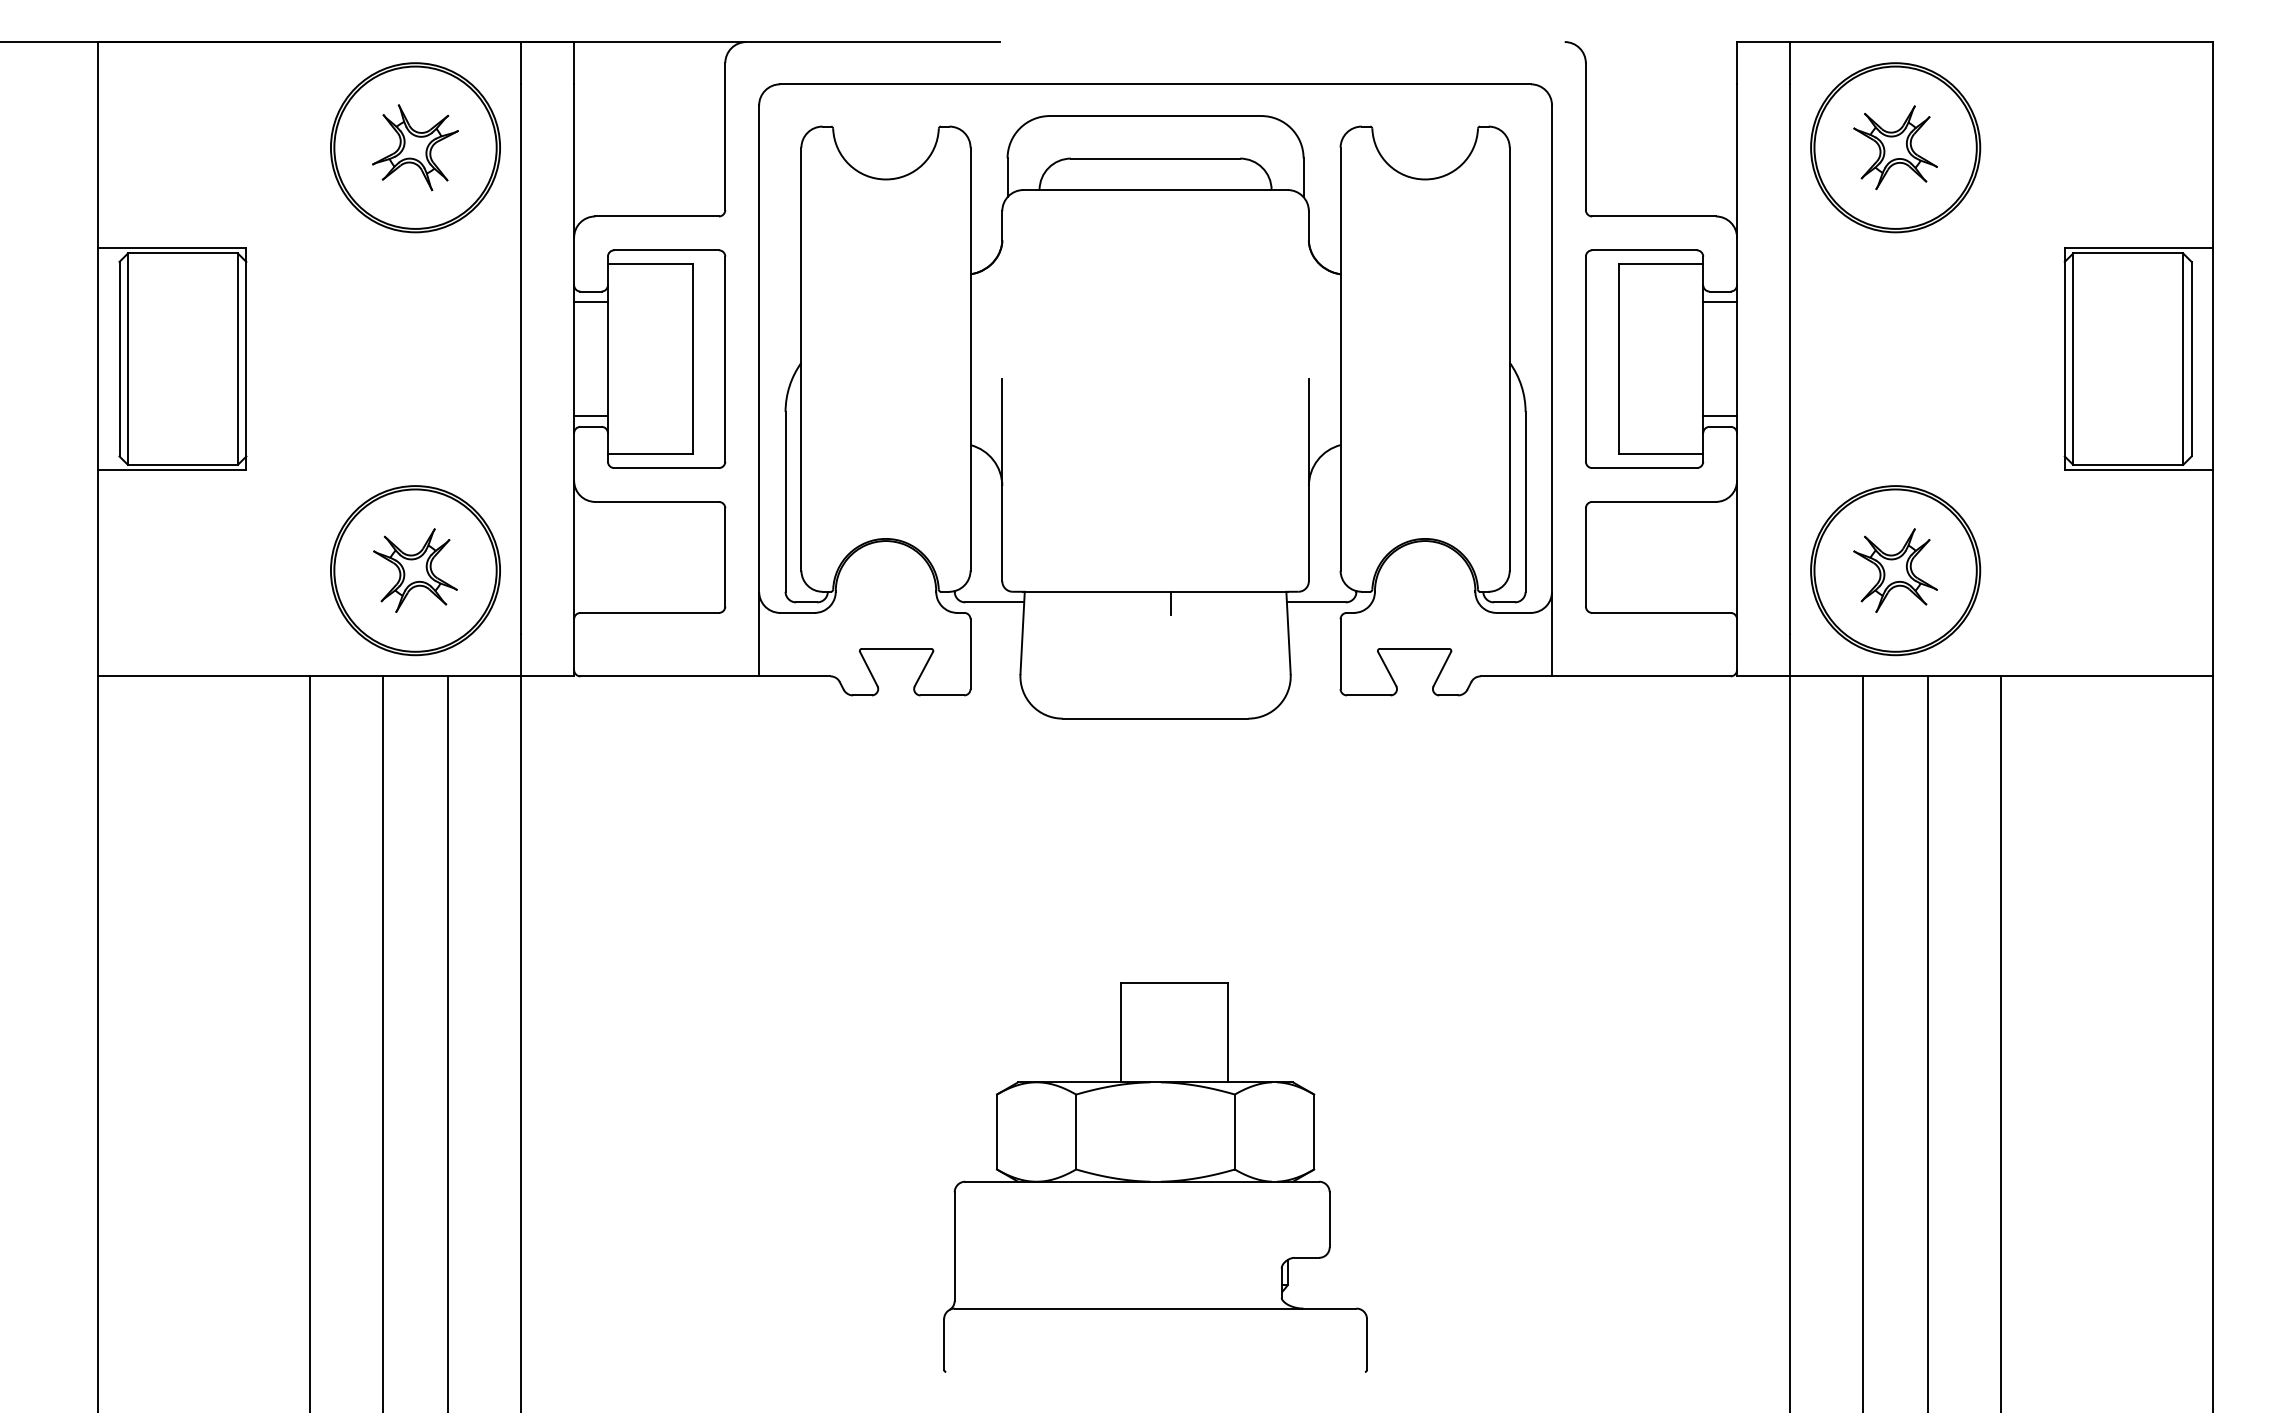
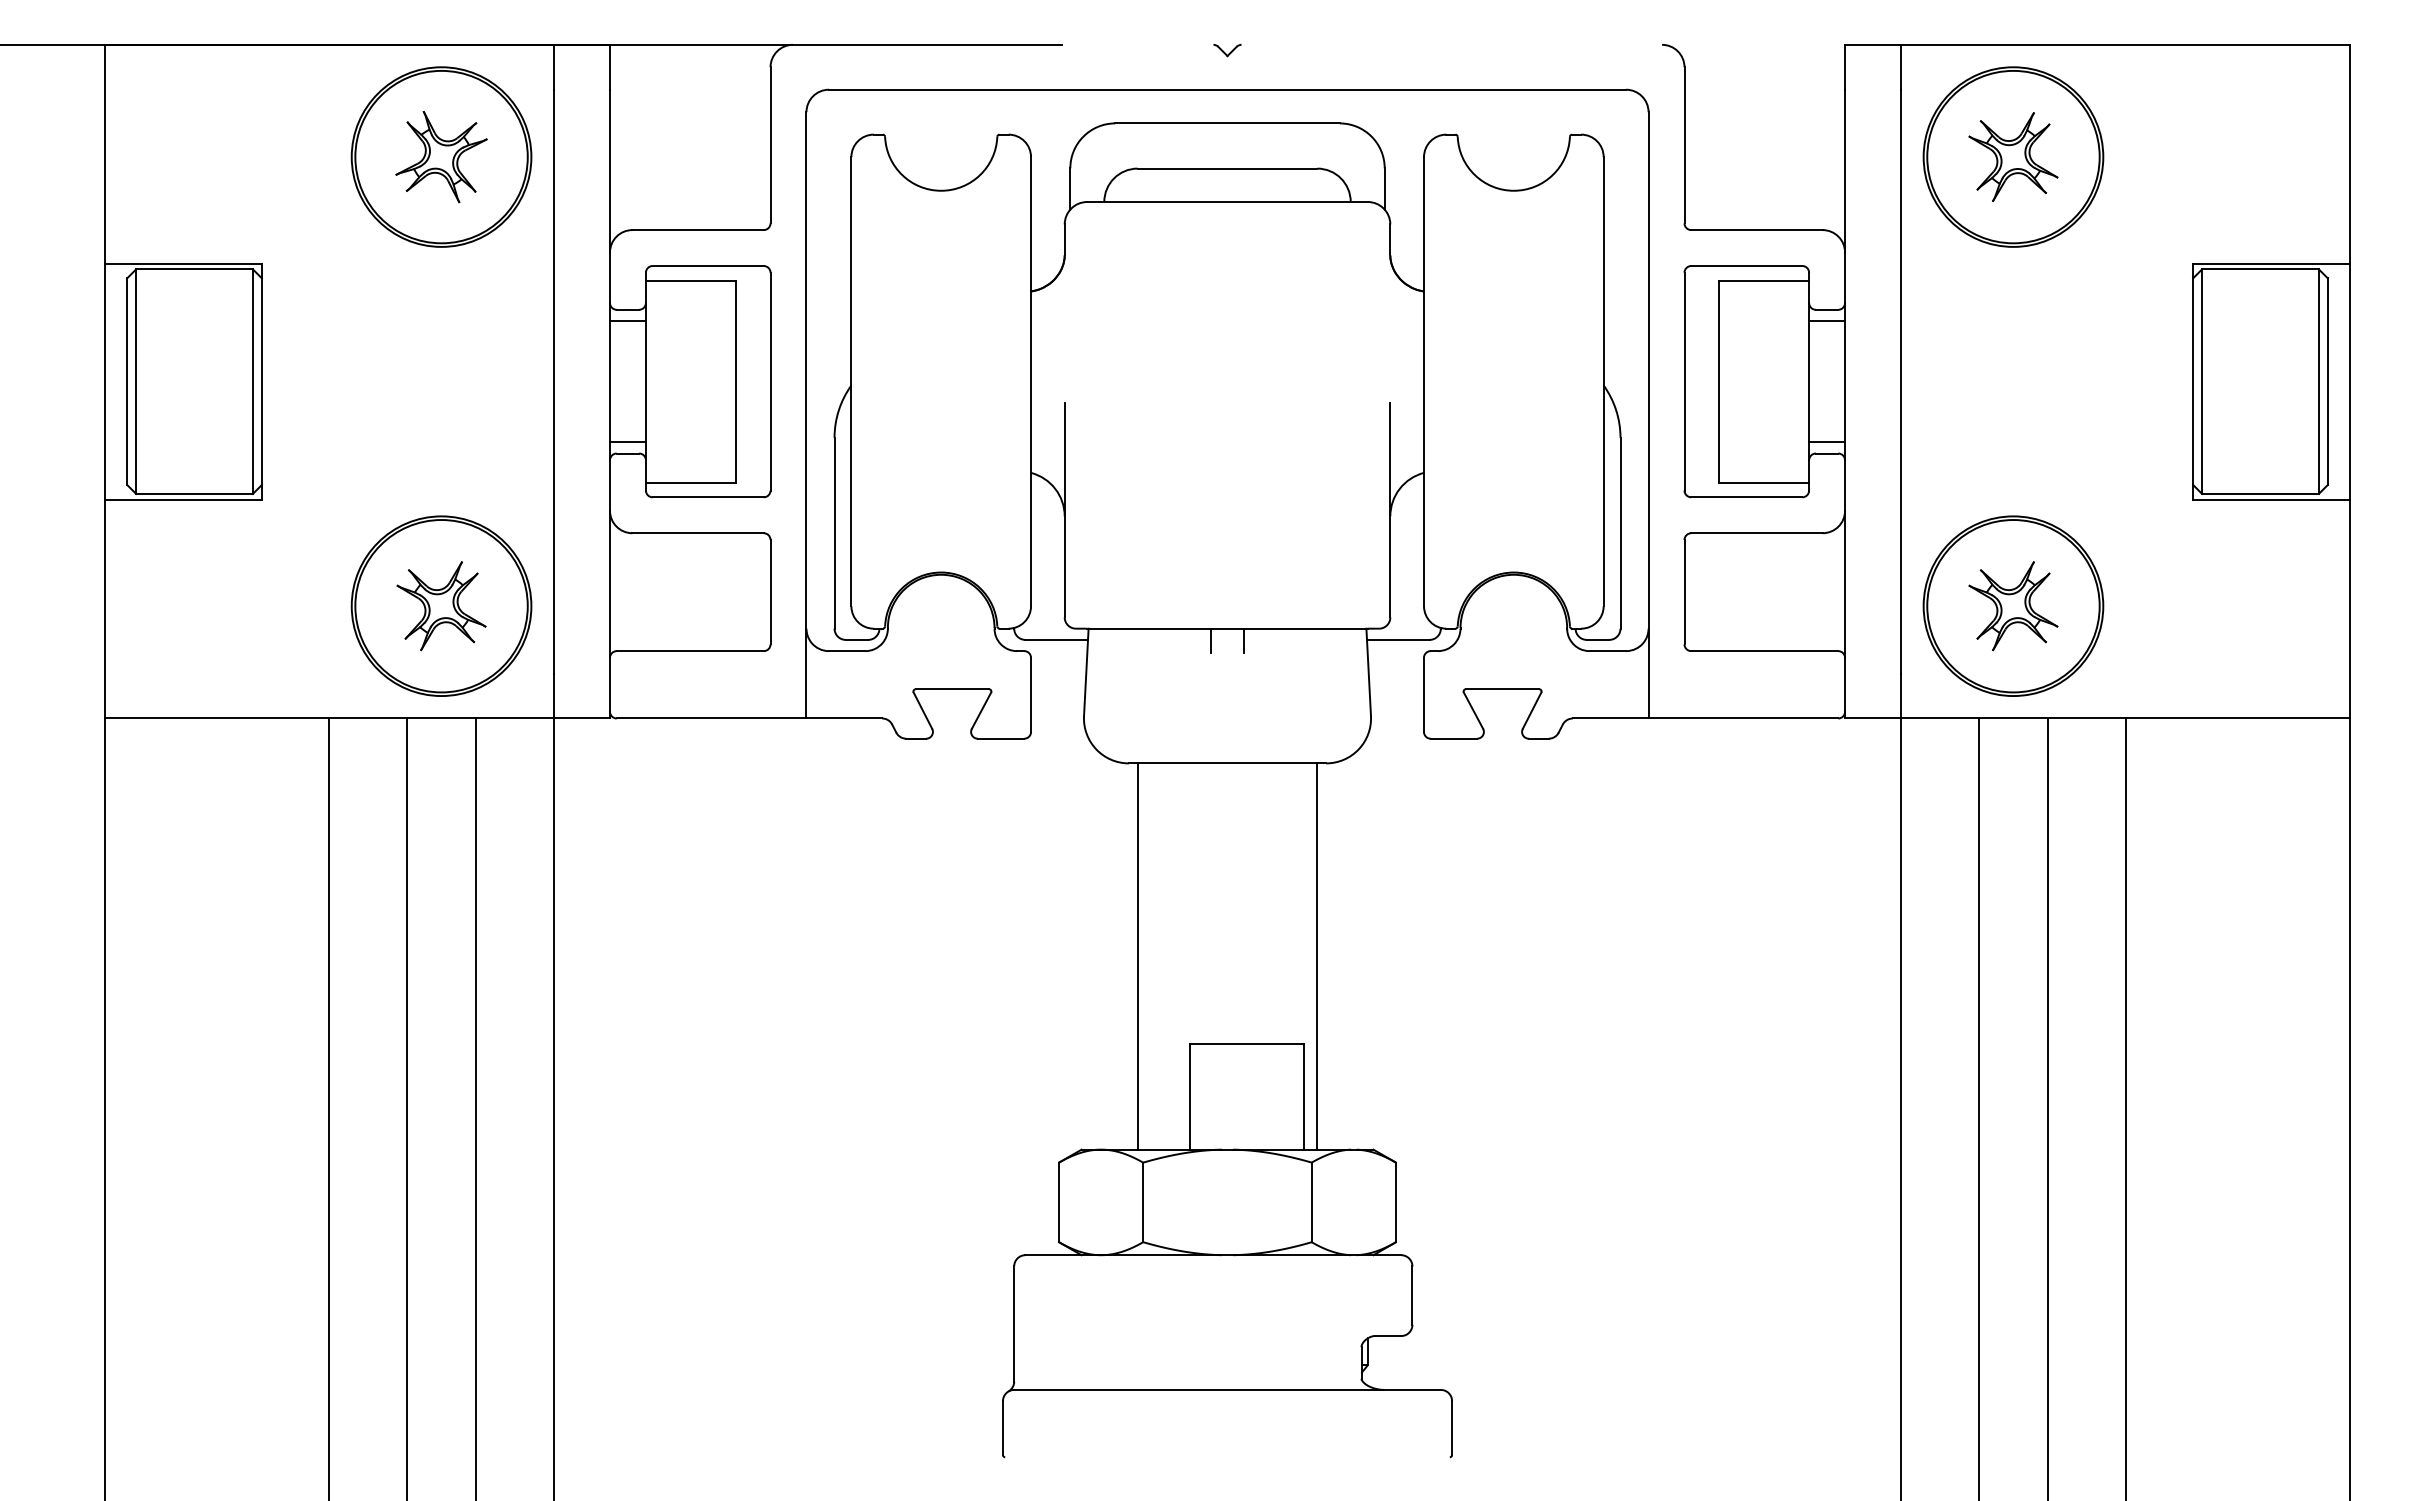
part: (1155, 47) -> (1227, 50), added
line: (1139, 602) -> (1210, 640), added
line: (1070, 900) -> (1137, 956), added
line: (1240, 900) -> (1317, 956), added

